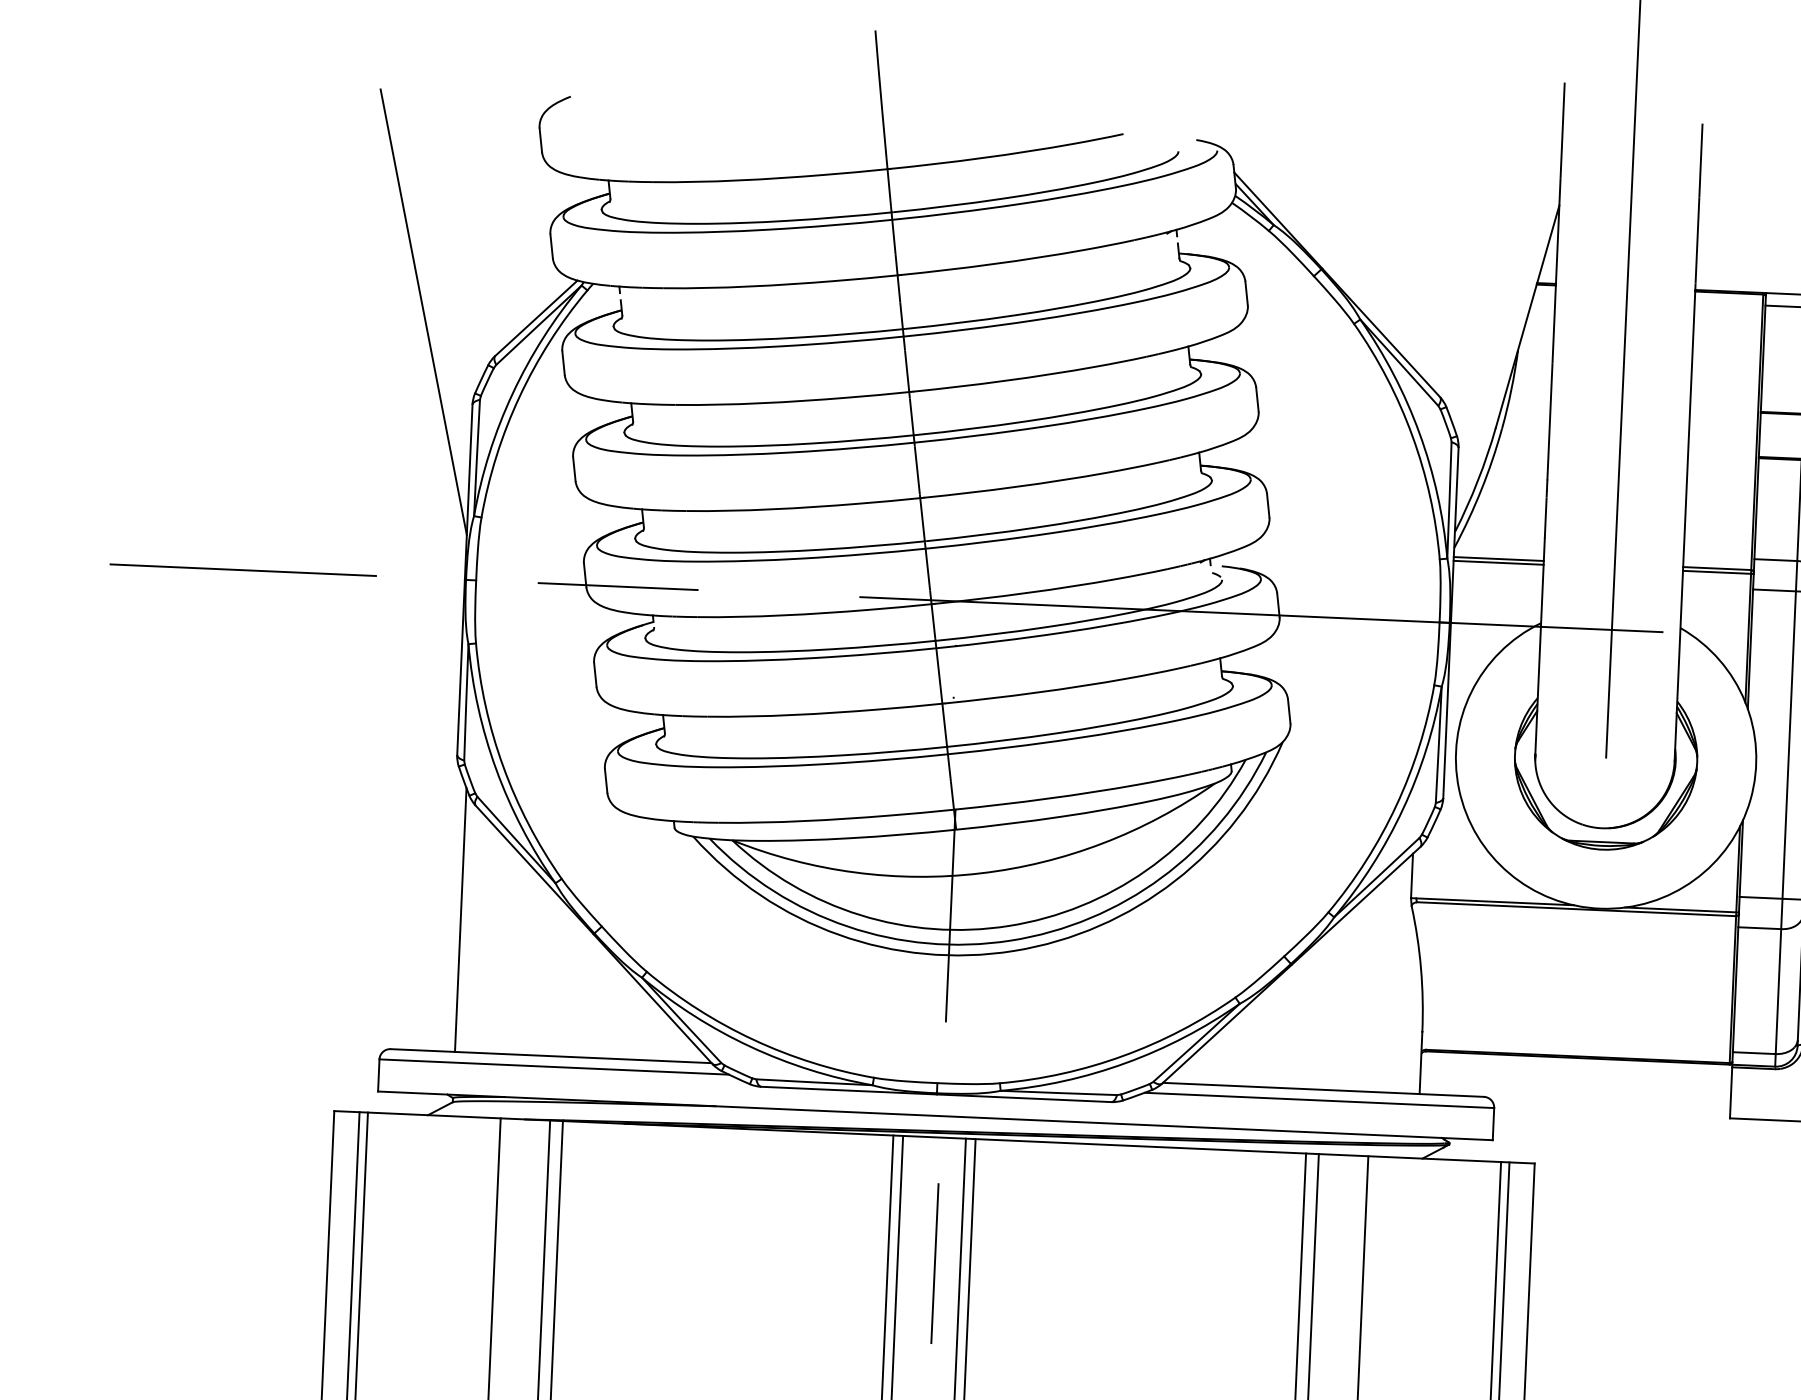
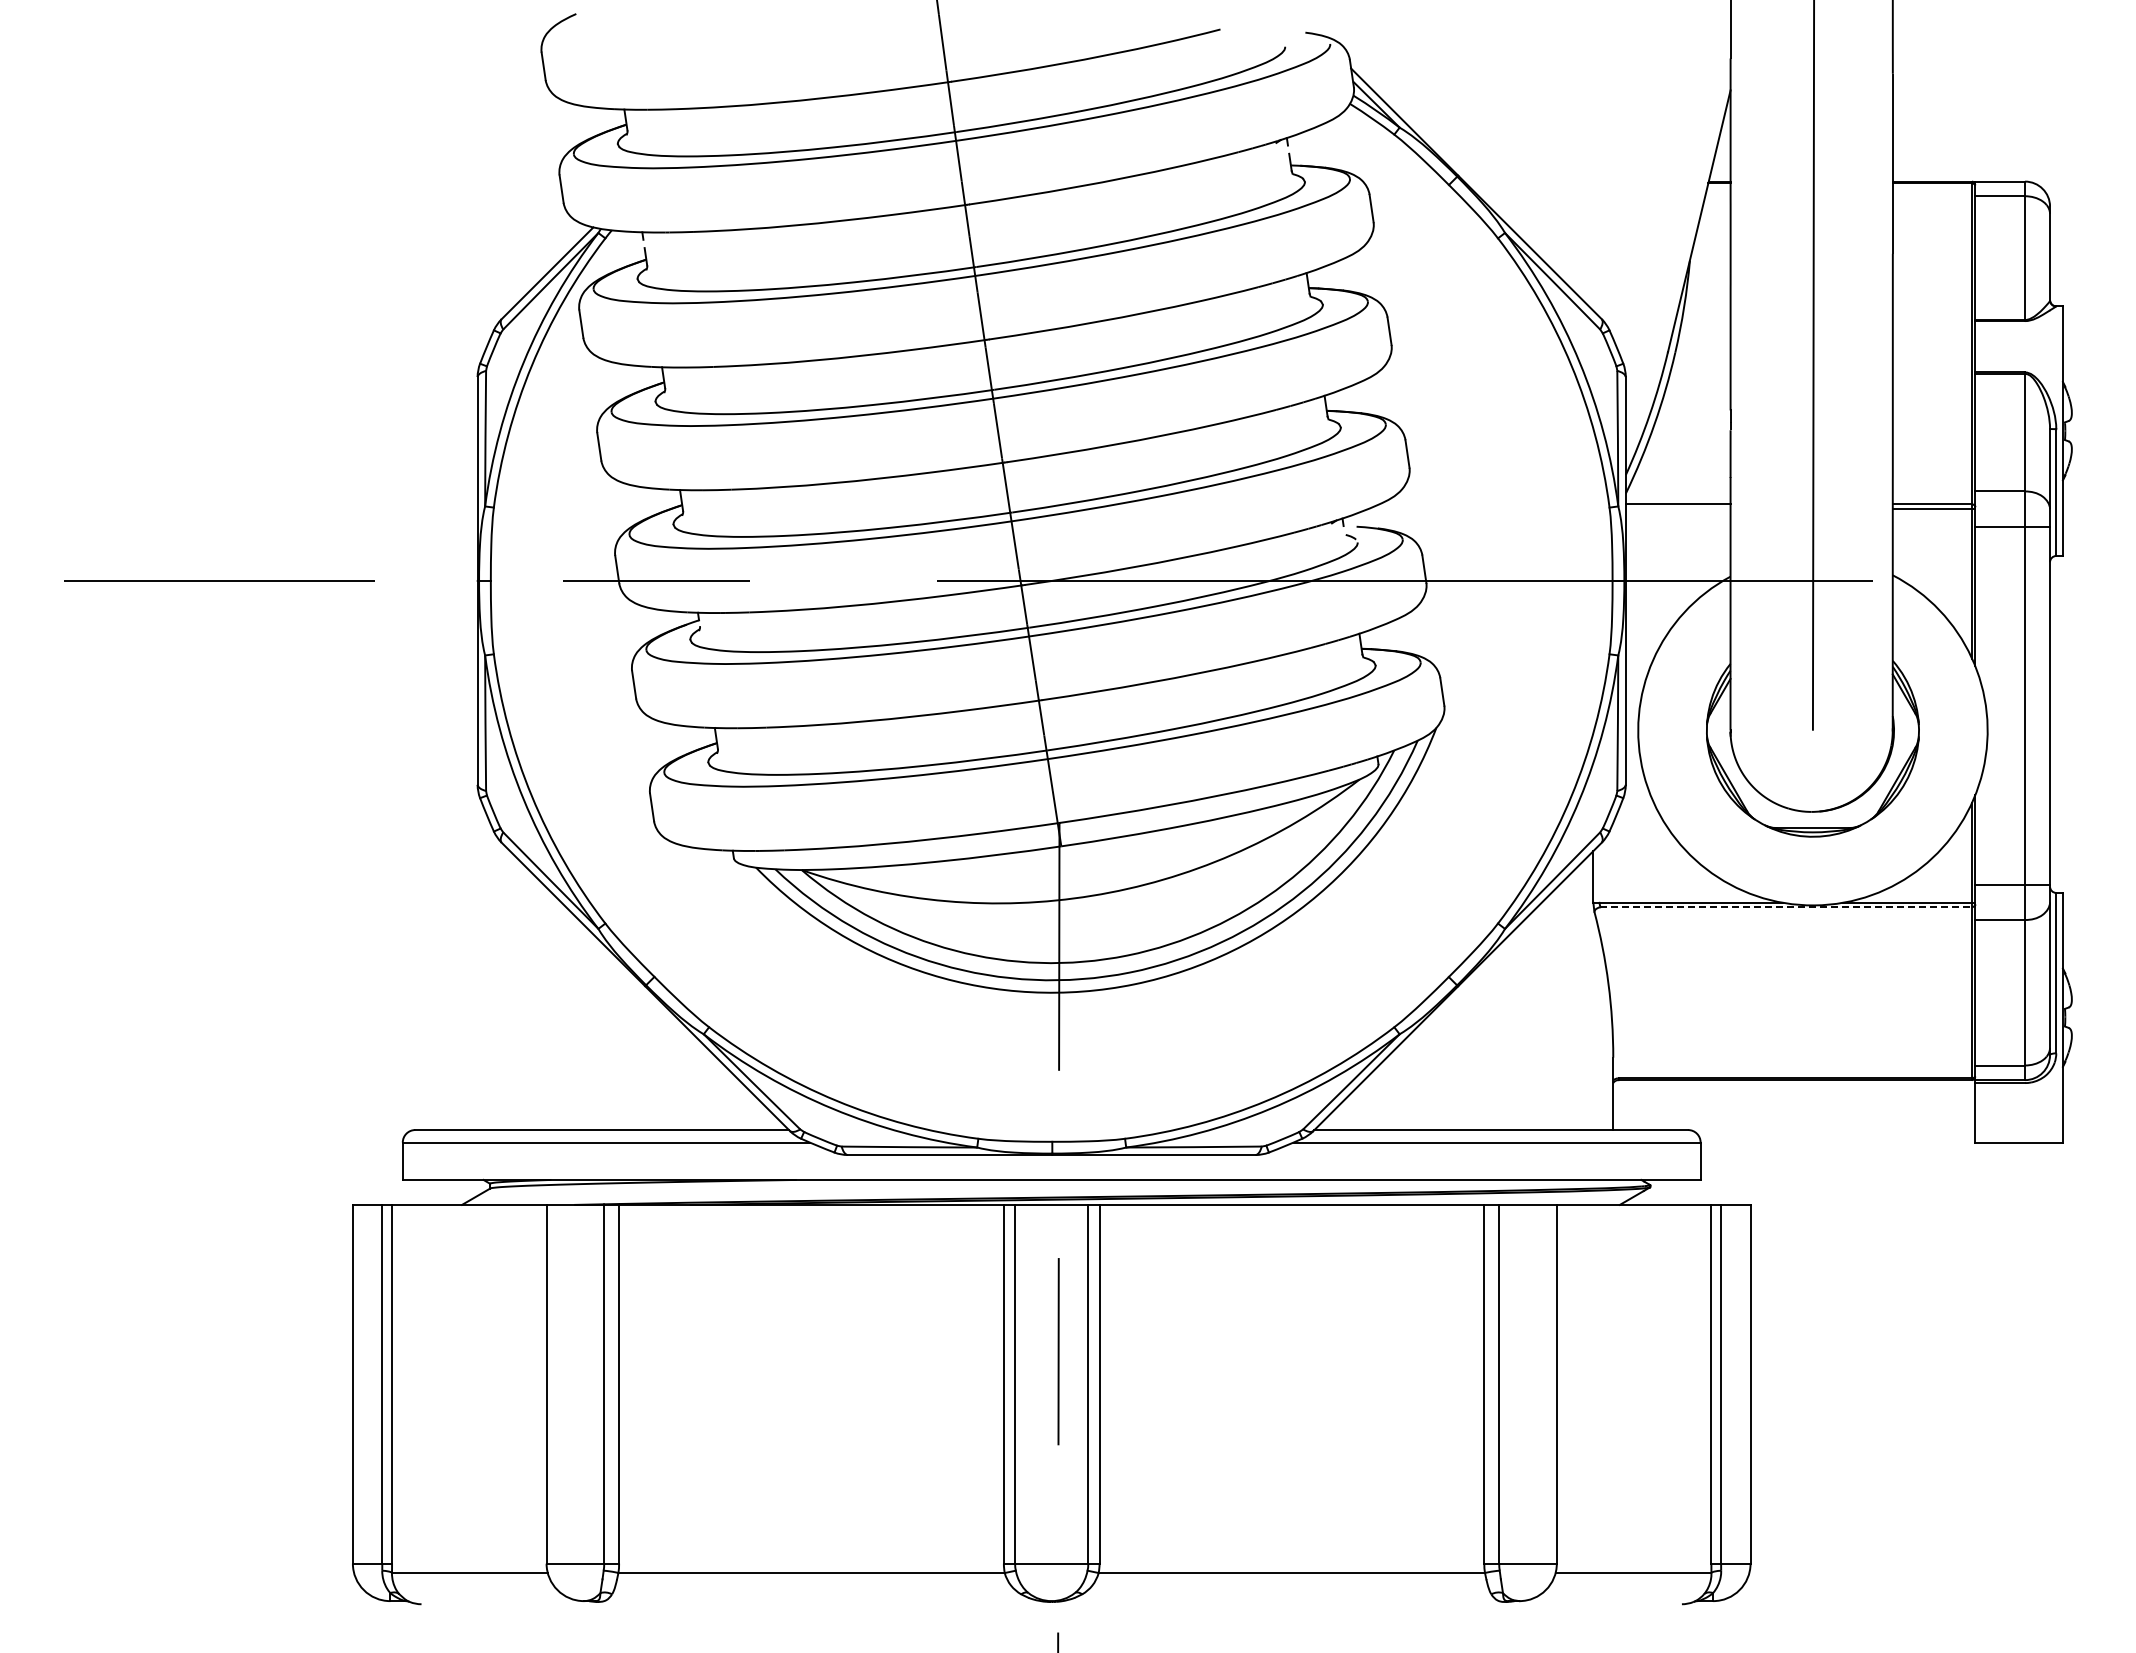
line: (423, 311) -> (415, 271), removed
line: (1498, 562) -> (1677, 508), removed
line: (1576, 909) -> (1786, 907), solid -> dashed
line: (461, 920) -> (490, 976), removed

